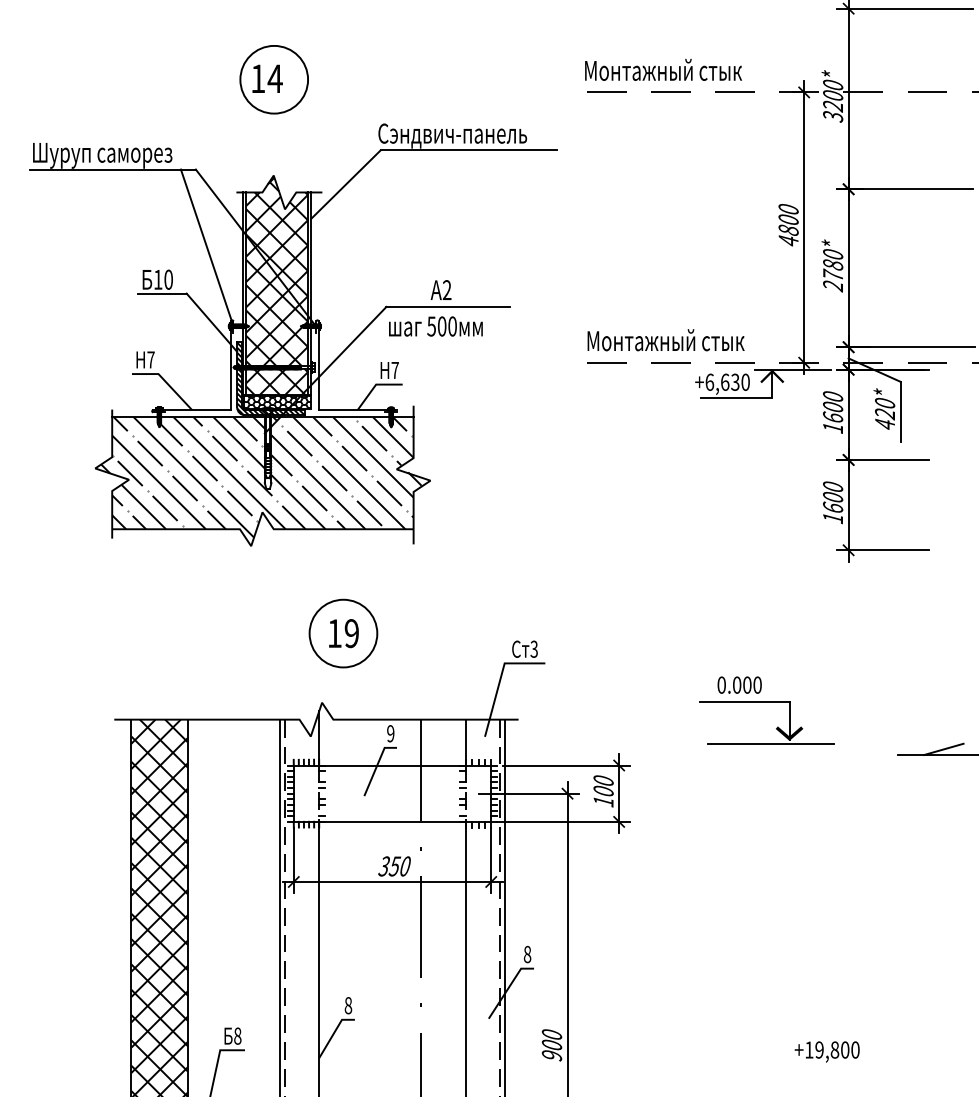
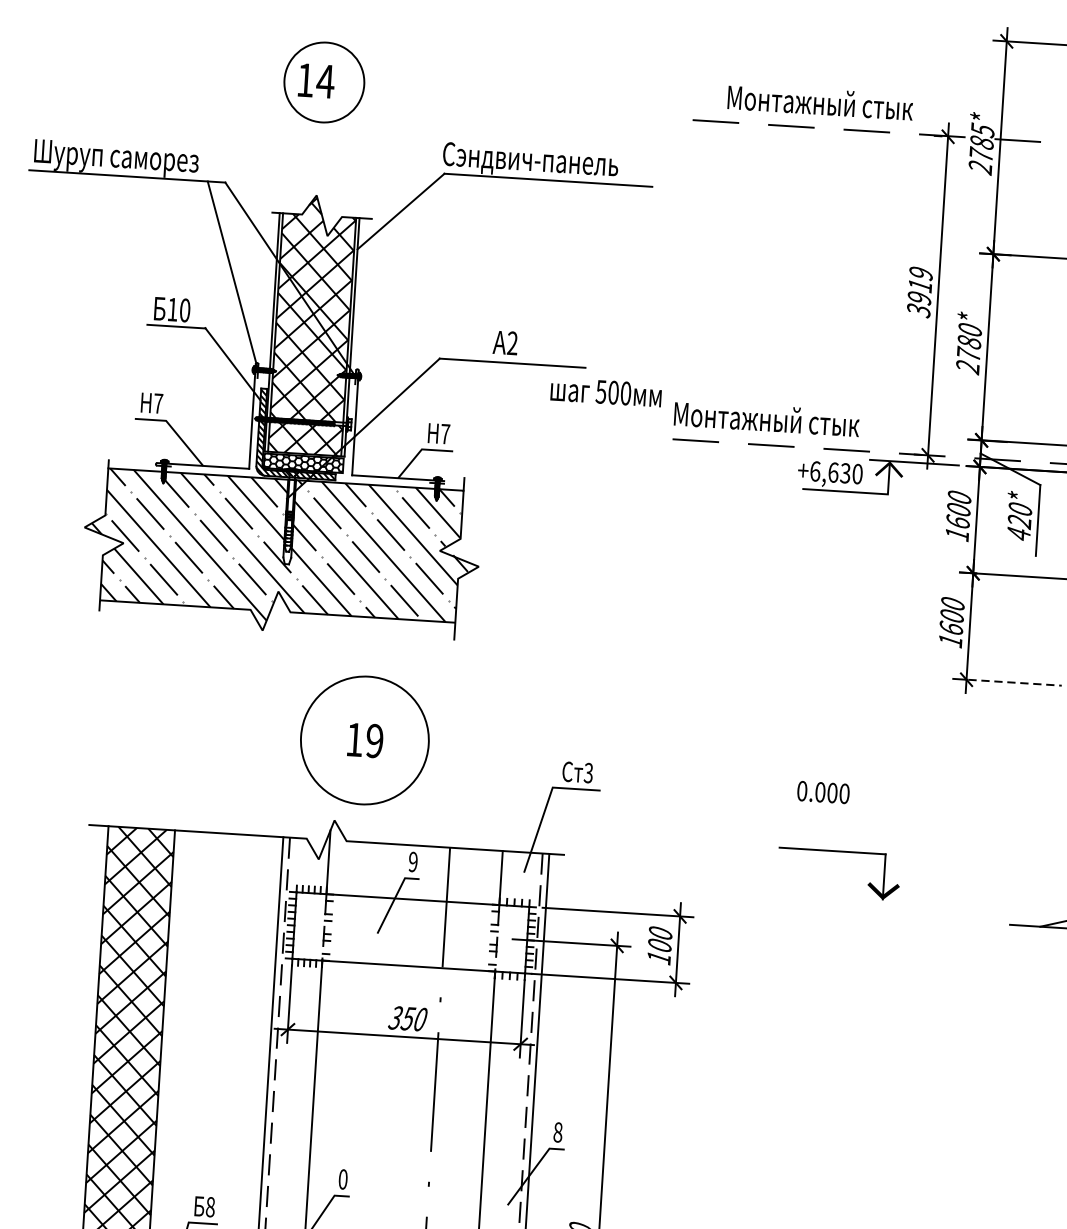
text: (663, 69) -> (820, 101), moved
text: (833, 101) -> (982, 149), 3200* -> 2785*
text: (788, 225) -> (919, 292), 4800 -> 3919
text: (435, 326) -> (605, 392), moved
line: (889, 550) -> (1014, 683), solid -> dashed
circle: (343, 633) -> (364, 740), size x1.6
text: (739, 684) -> (823, 791), moved
line: (770, 743) -> (860, 901), removed
text: (348, 1005) -> (343, 1179), 8 -> 0

